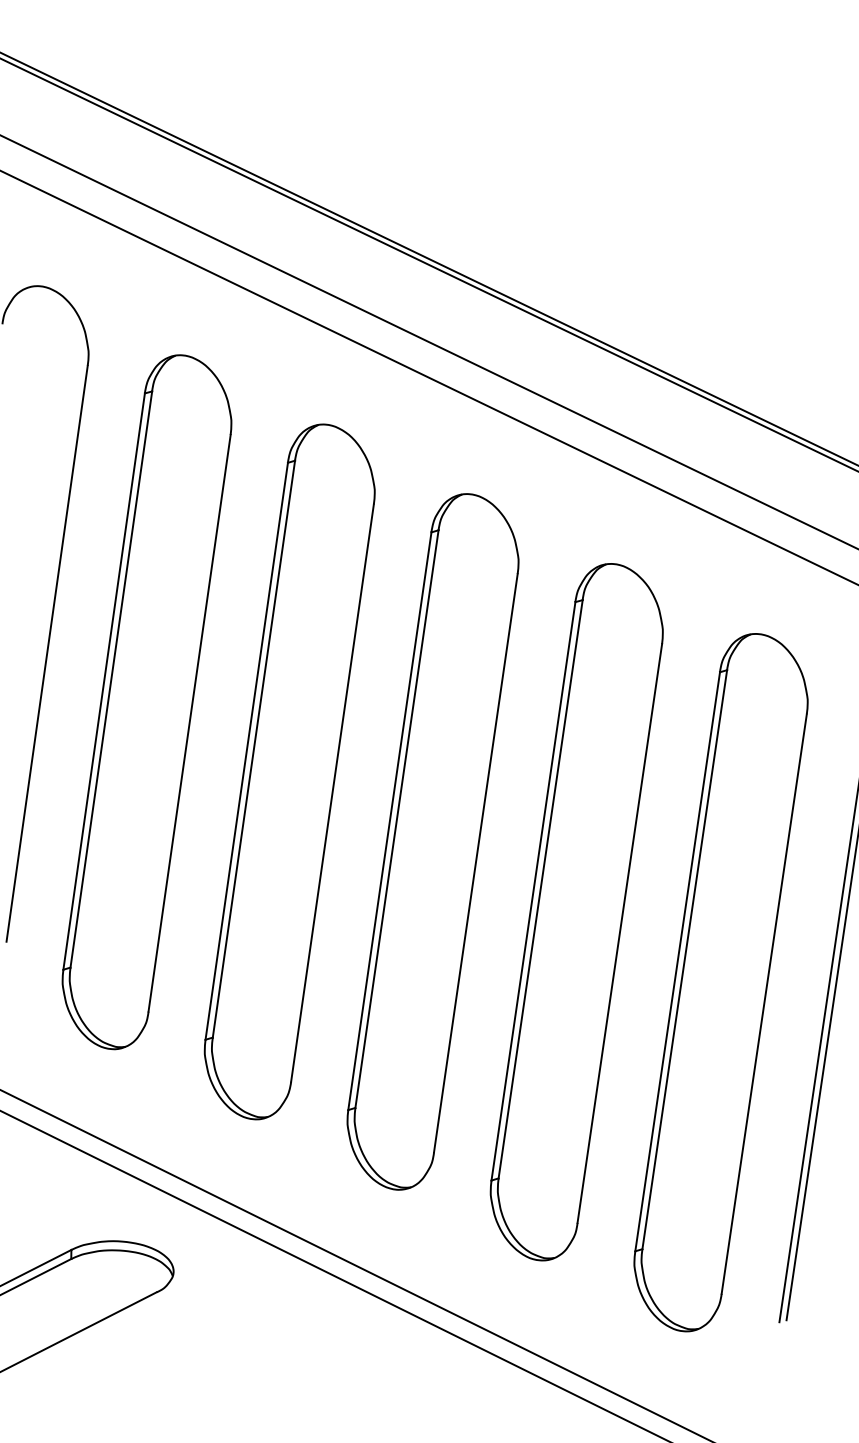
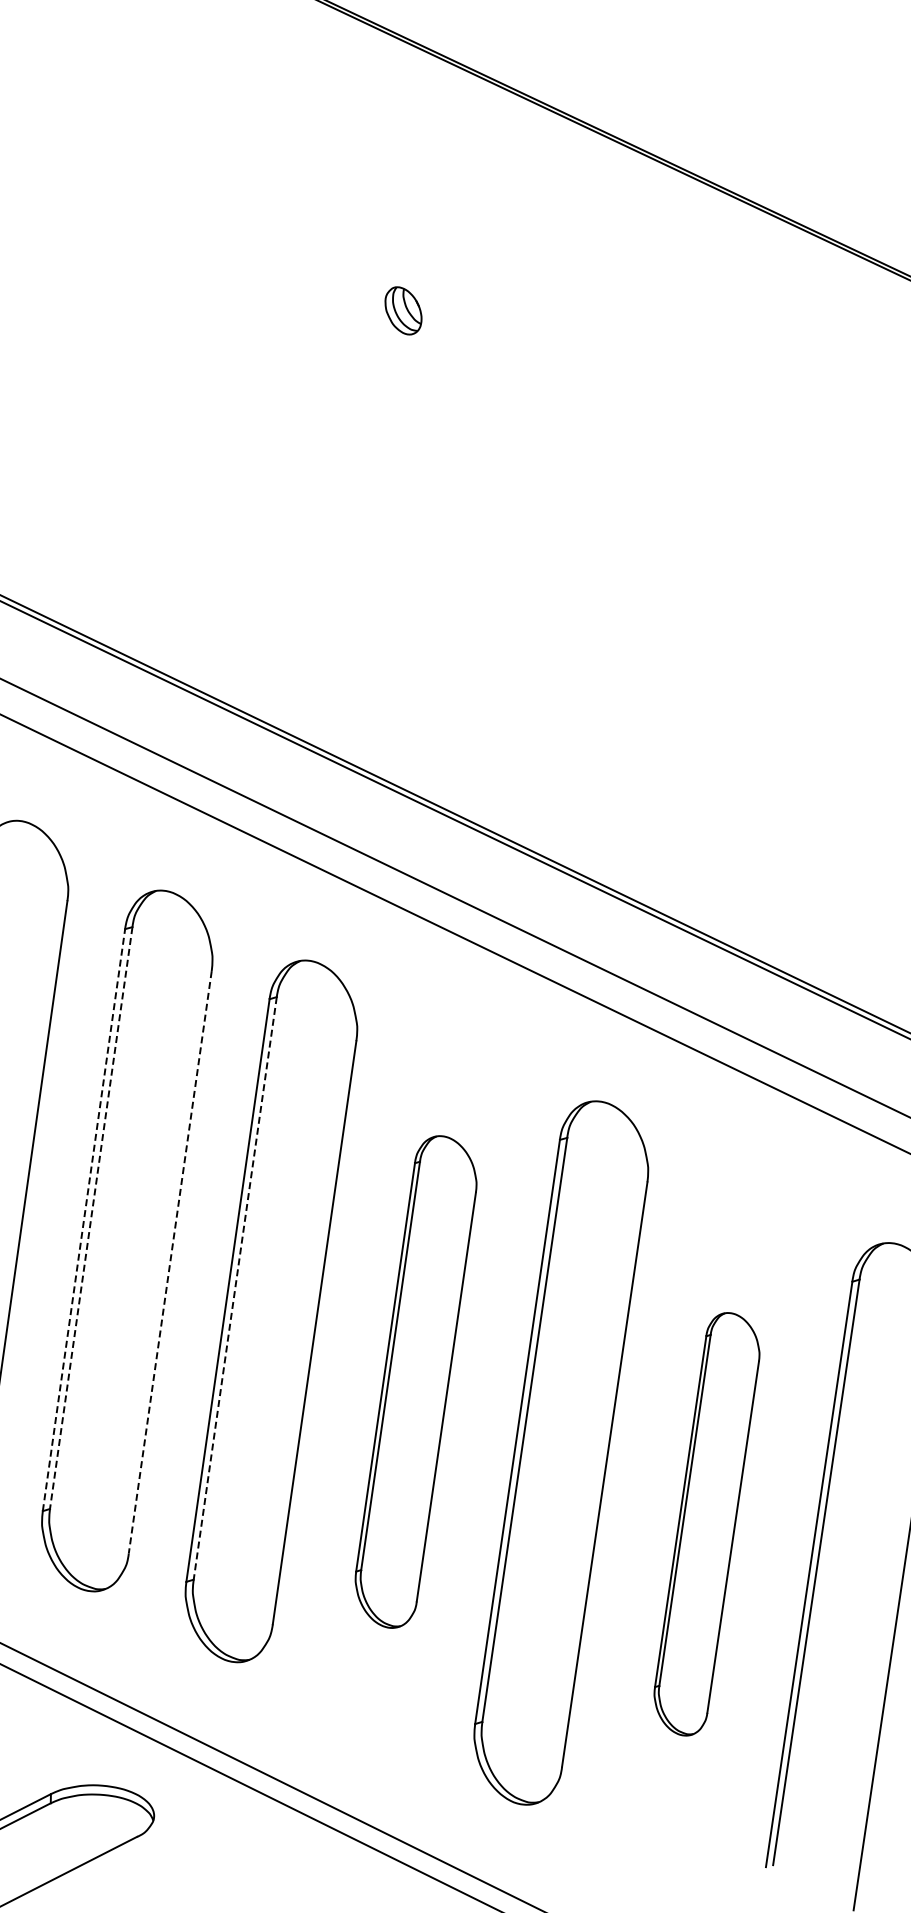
line: (111, 679) -> (91, 1218), solid -> dashed
line: (104, 681) -> (84, 1220), solid -> dashed
line: (189, 723) -> (170, 1262), solid -> dashed
line: (254, 749) -> (235, 1288), solid -> dashed
part: (432, 841) -> (415, 1381), size x0.7
part: (720, 982) -> (706, 1524), size x0.6

